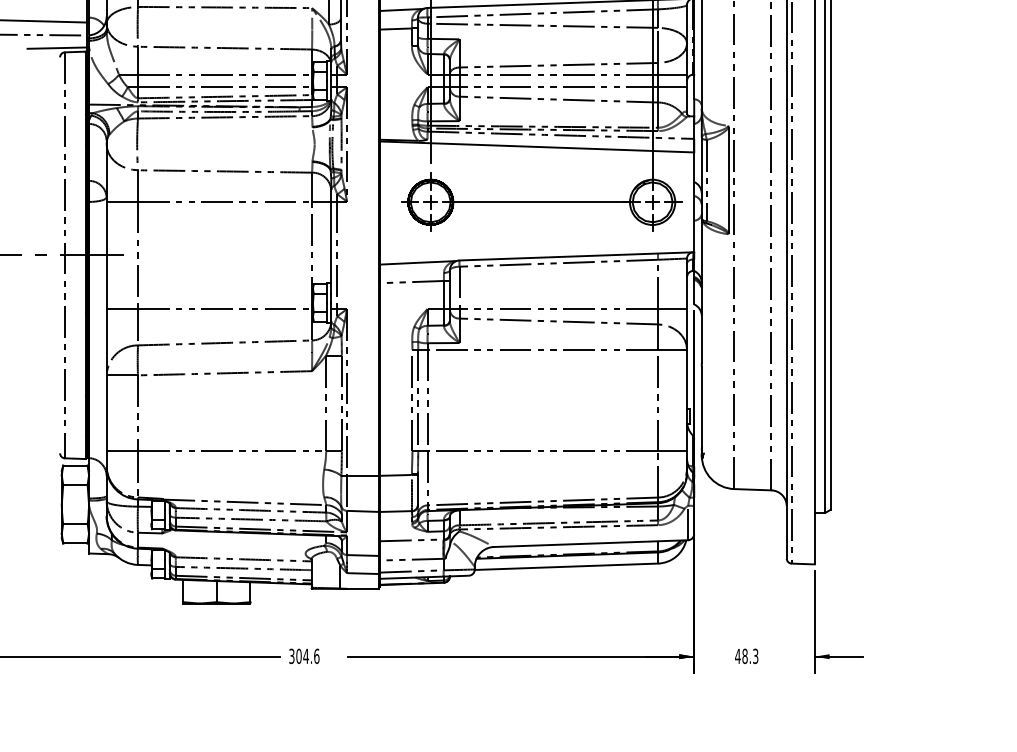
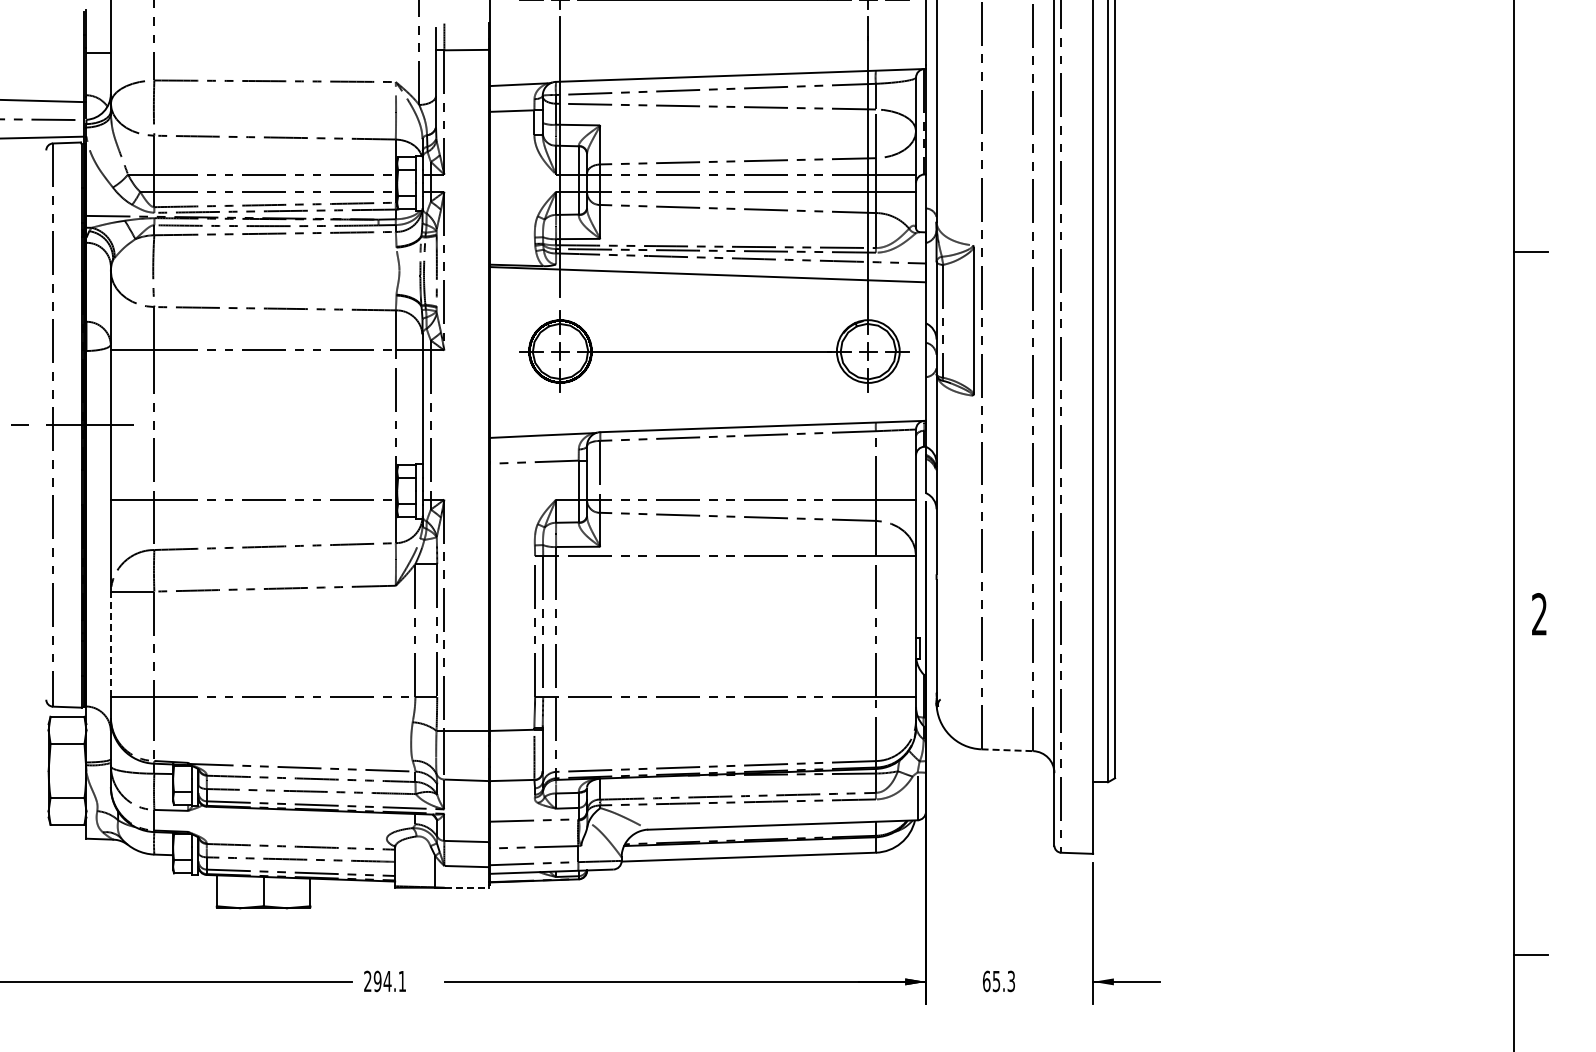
line: (106, 413) -> (110, 644), solid -> dashed
line: (752, 489) -> (1007, 750), solid -> dashed
line: (362, 588) -> (466, 887), solid -> dashed
text: (304, 656) -> (385, 981), 304.6 -> 294.1
text: (741, 656) -> (991, 981), 48.3 -> 65.3

